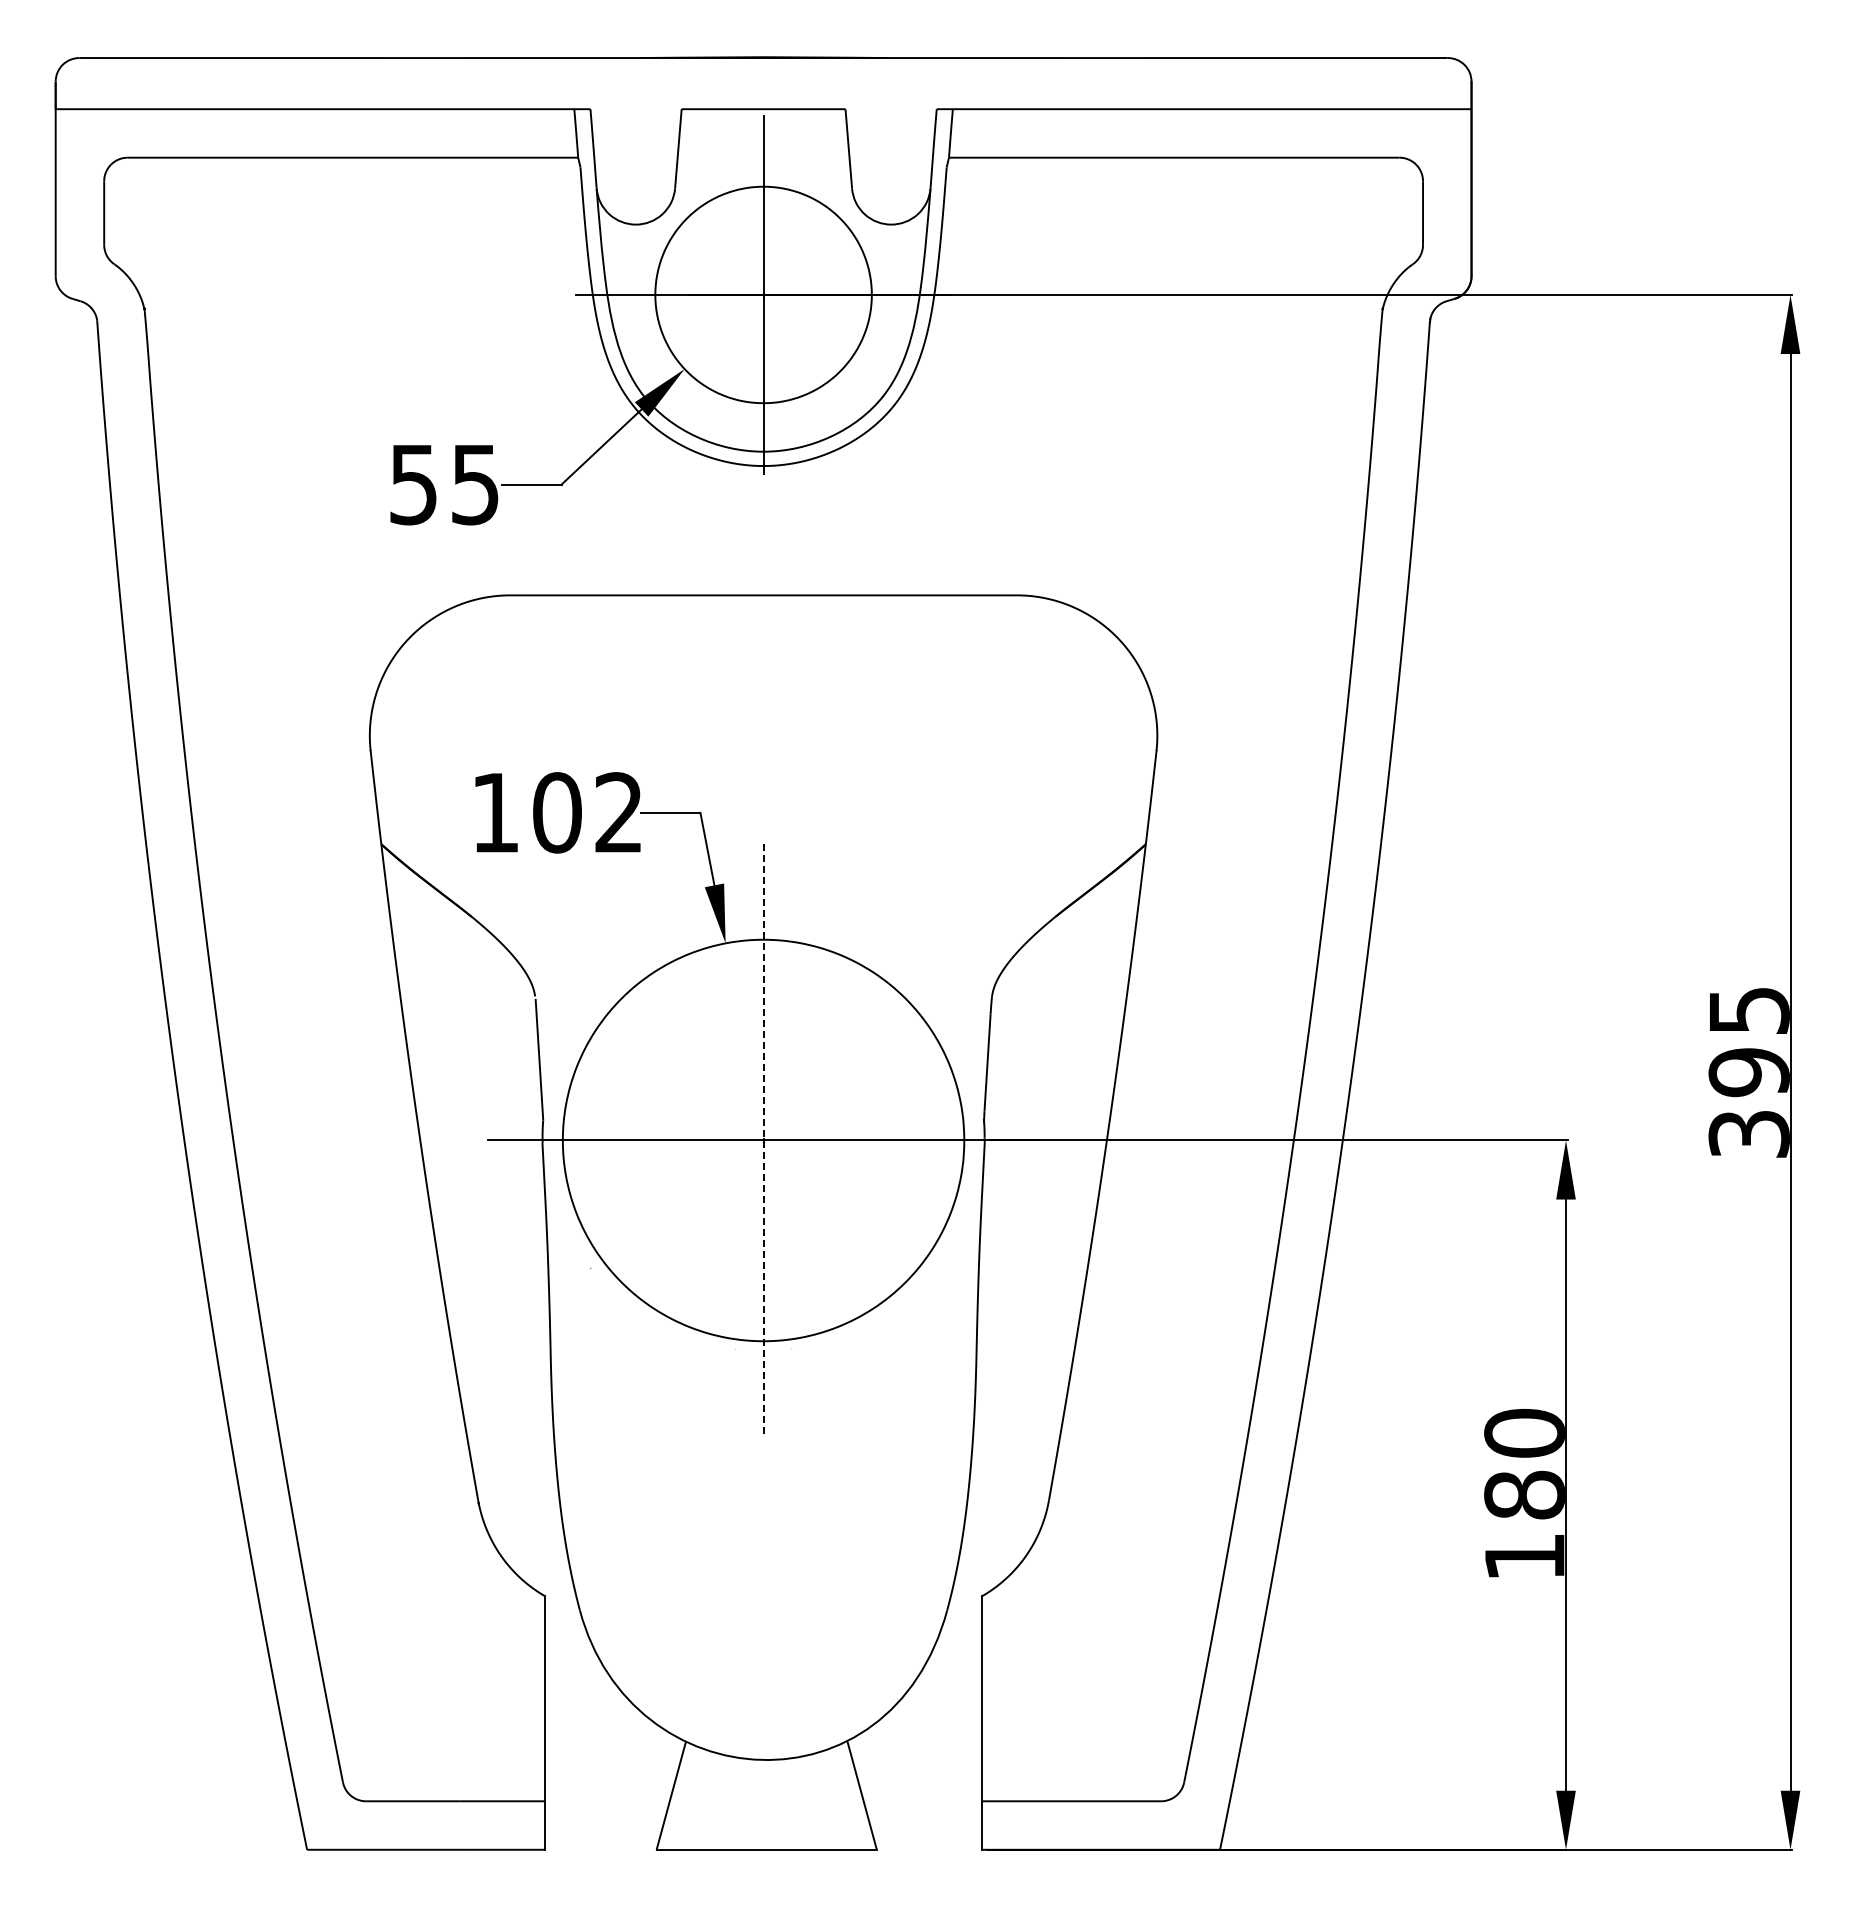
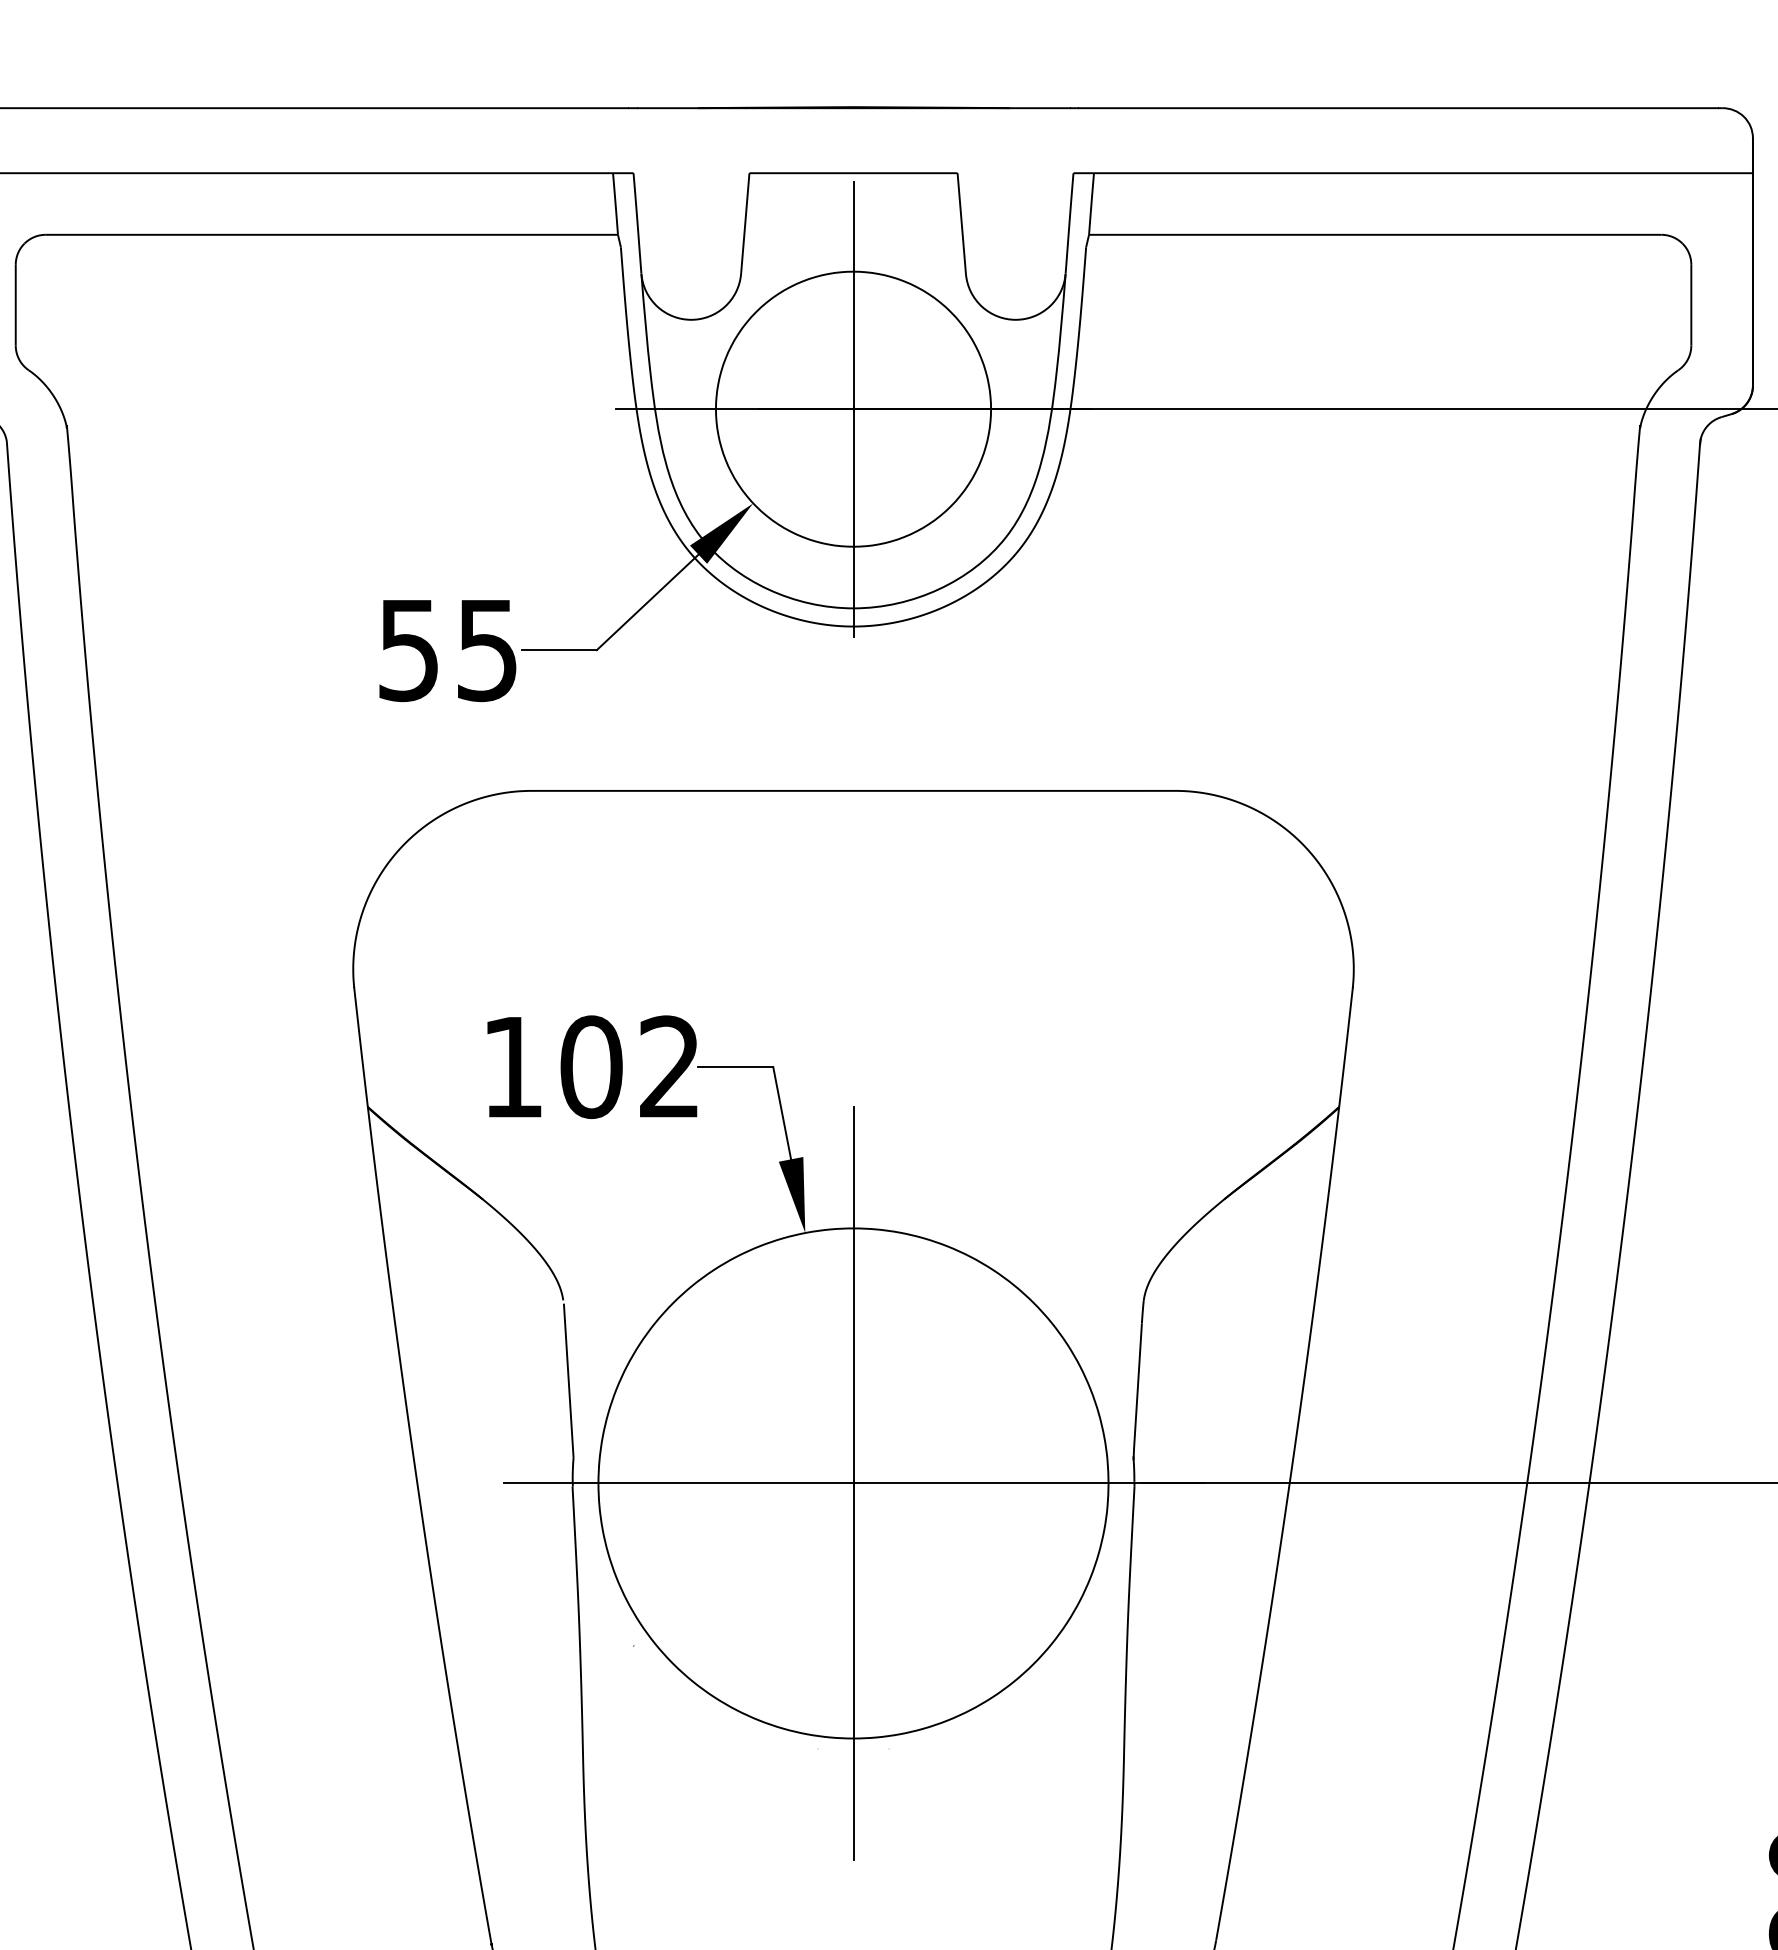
line: (763, 1140) -> (853, 1483), dashed -> solid

